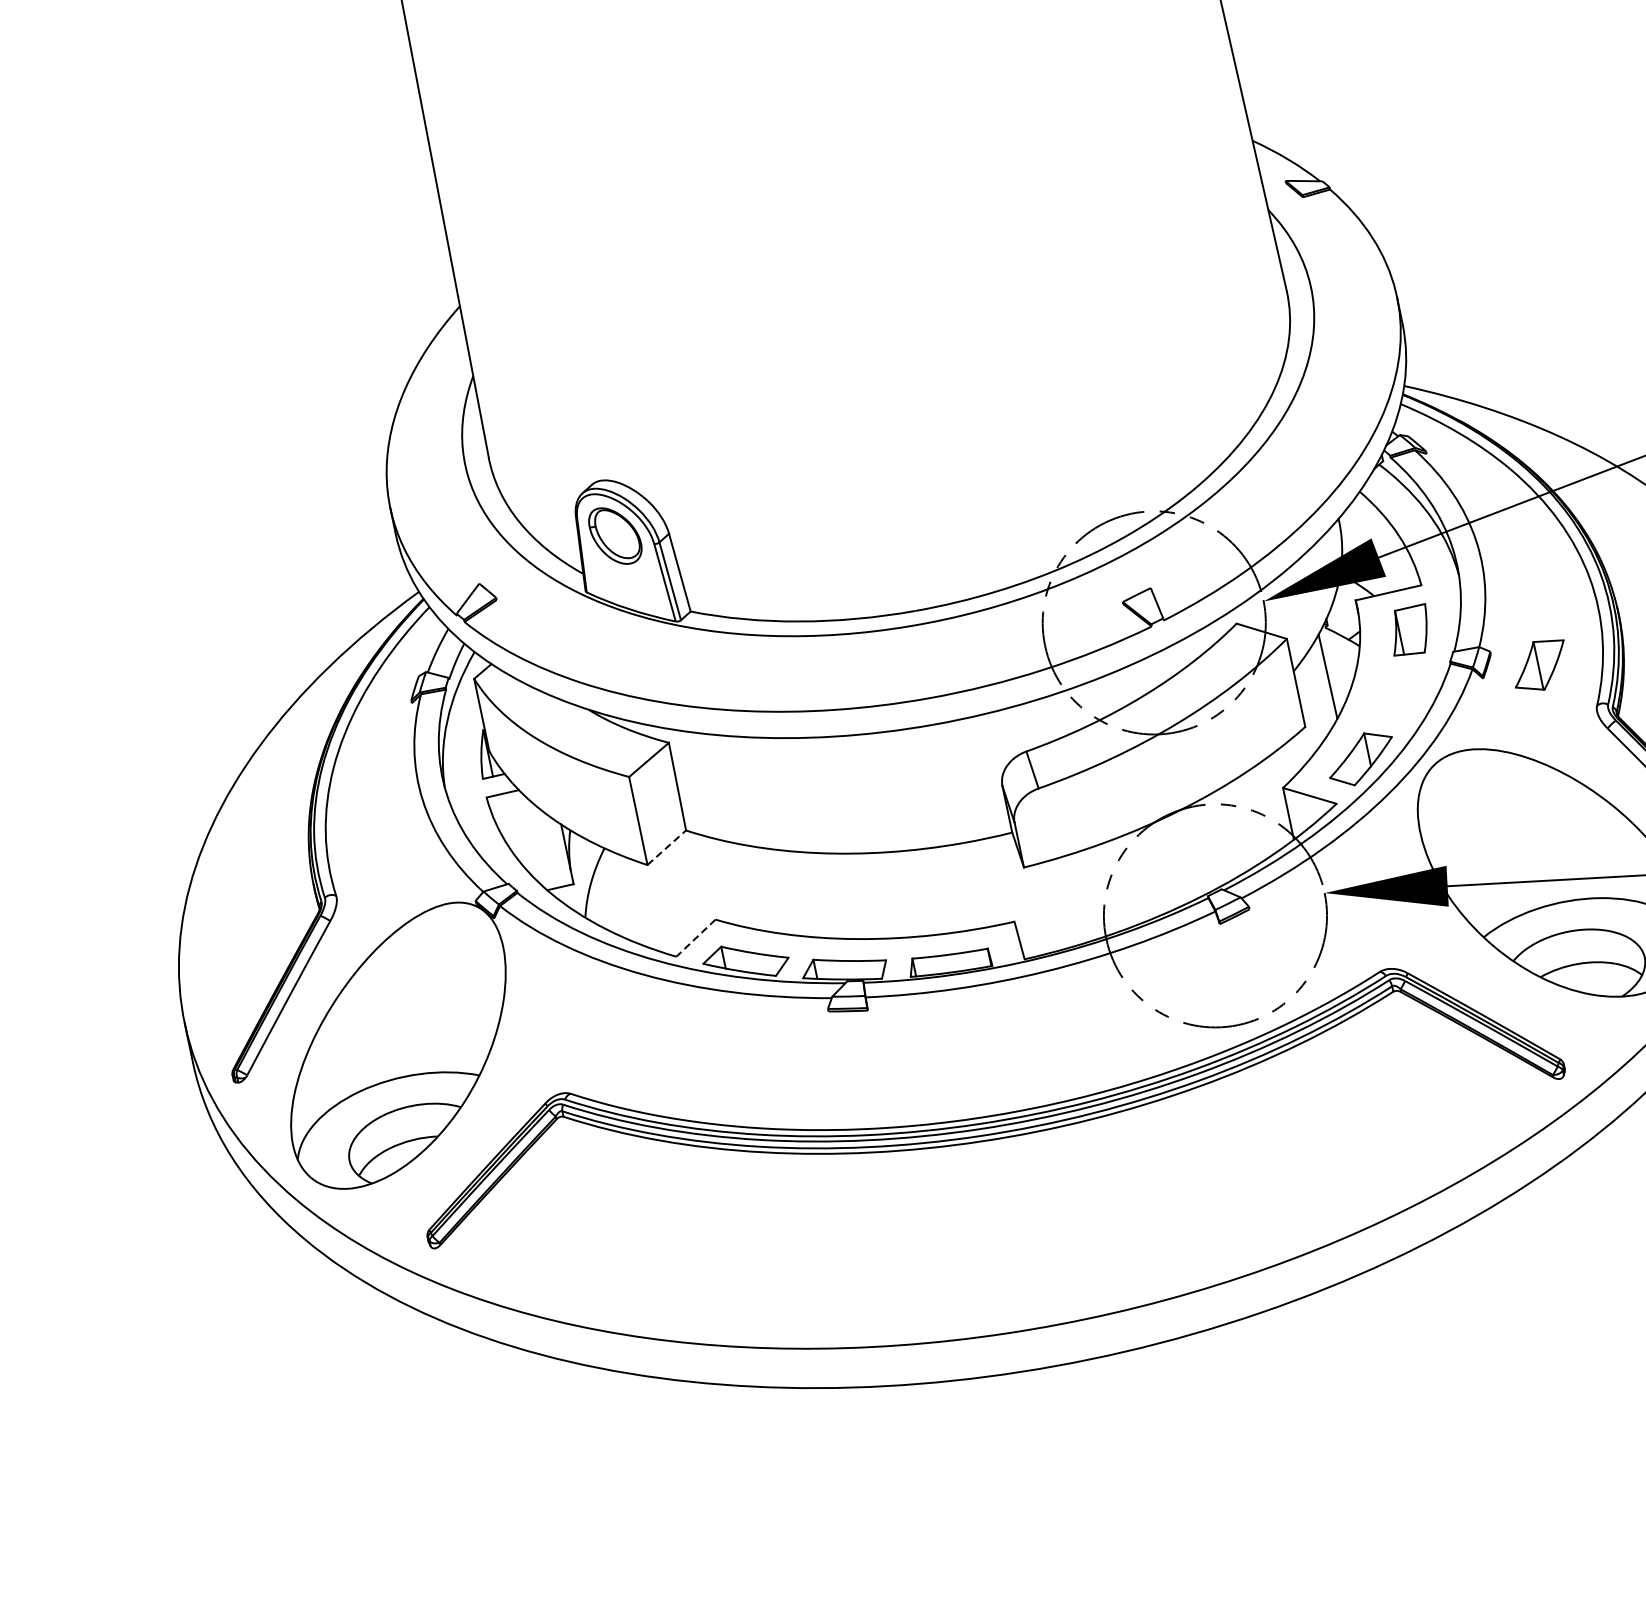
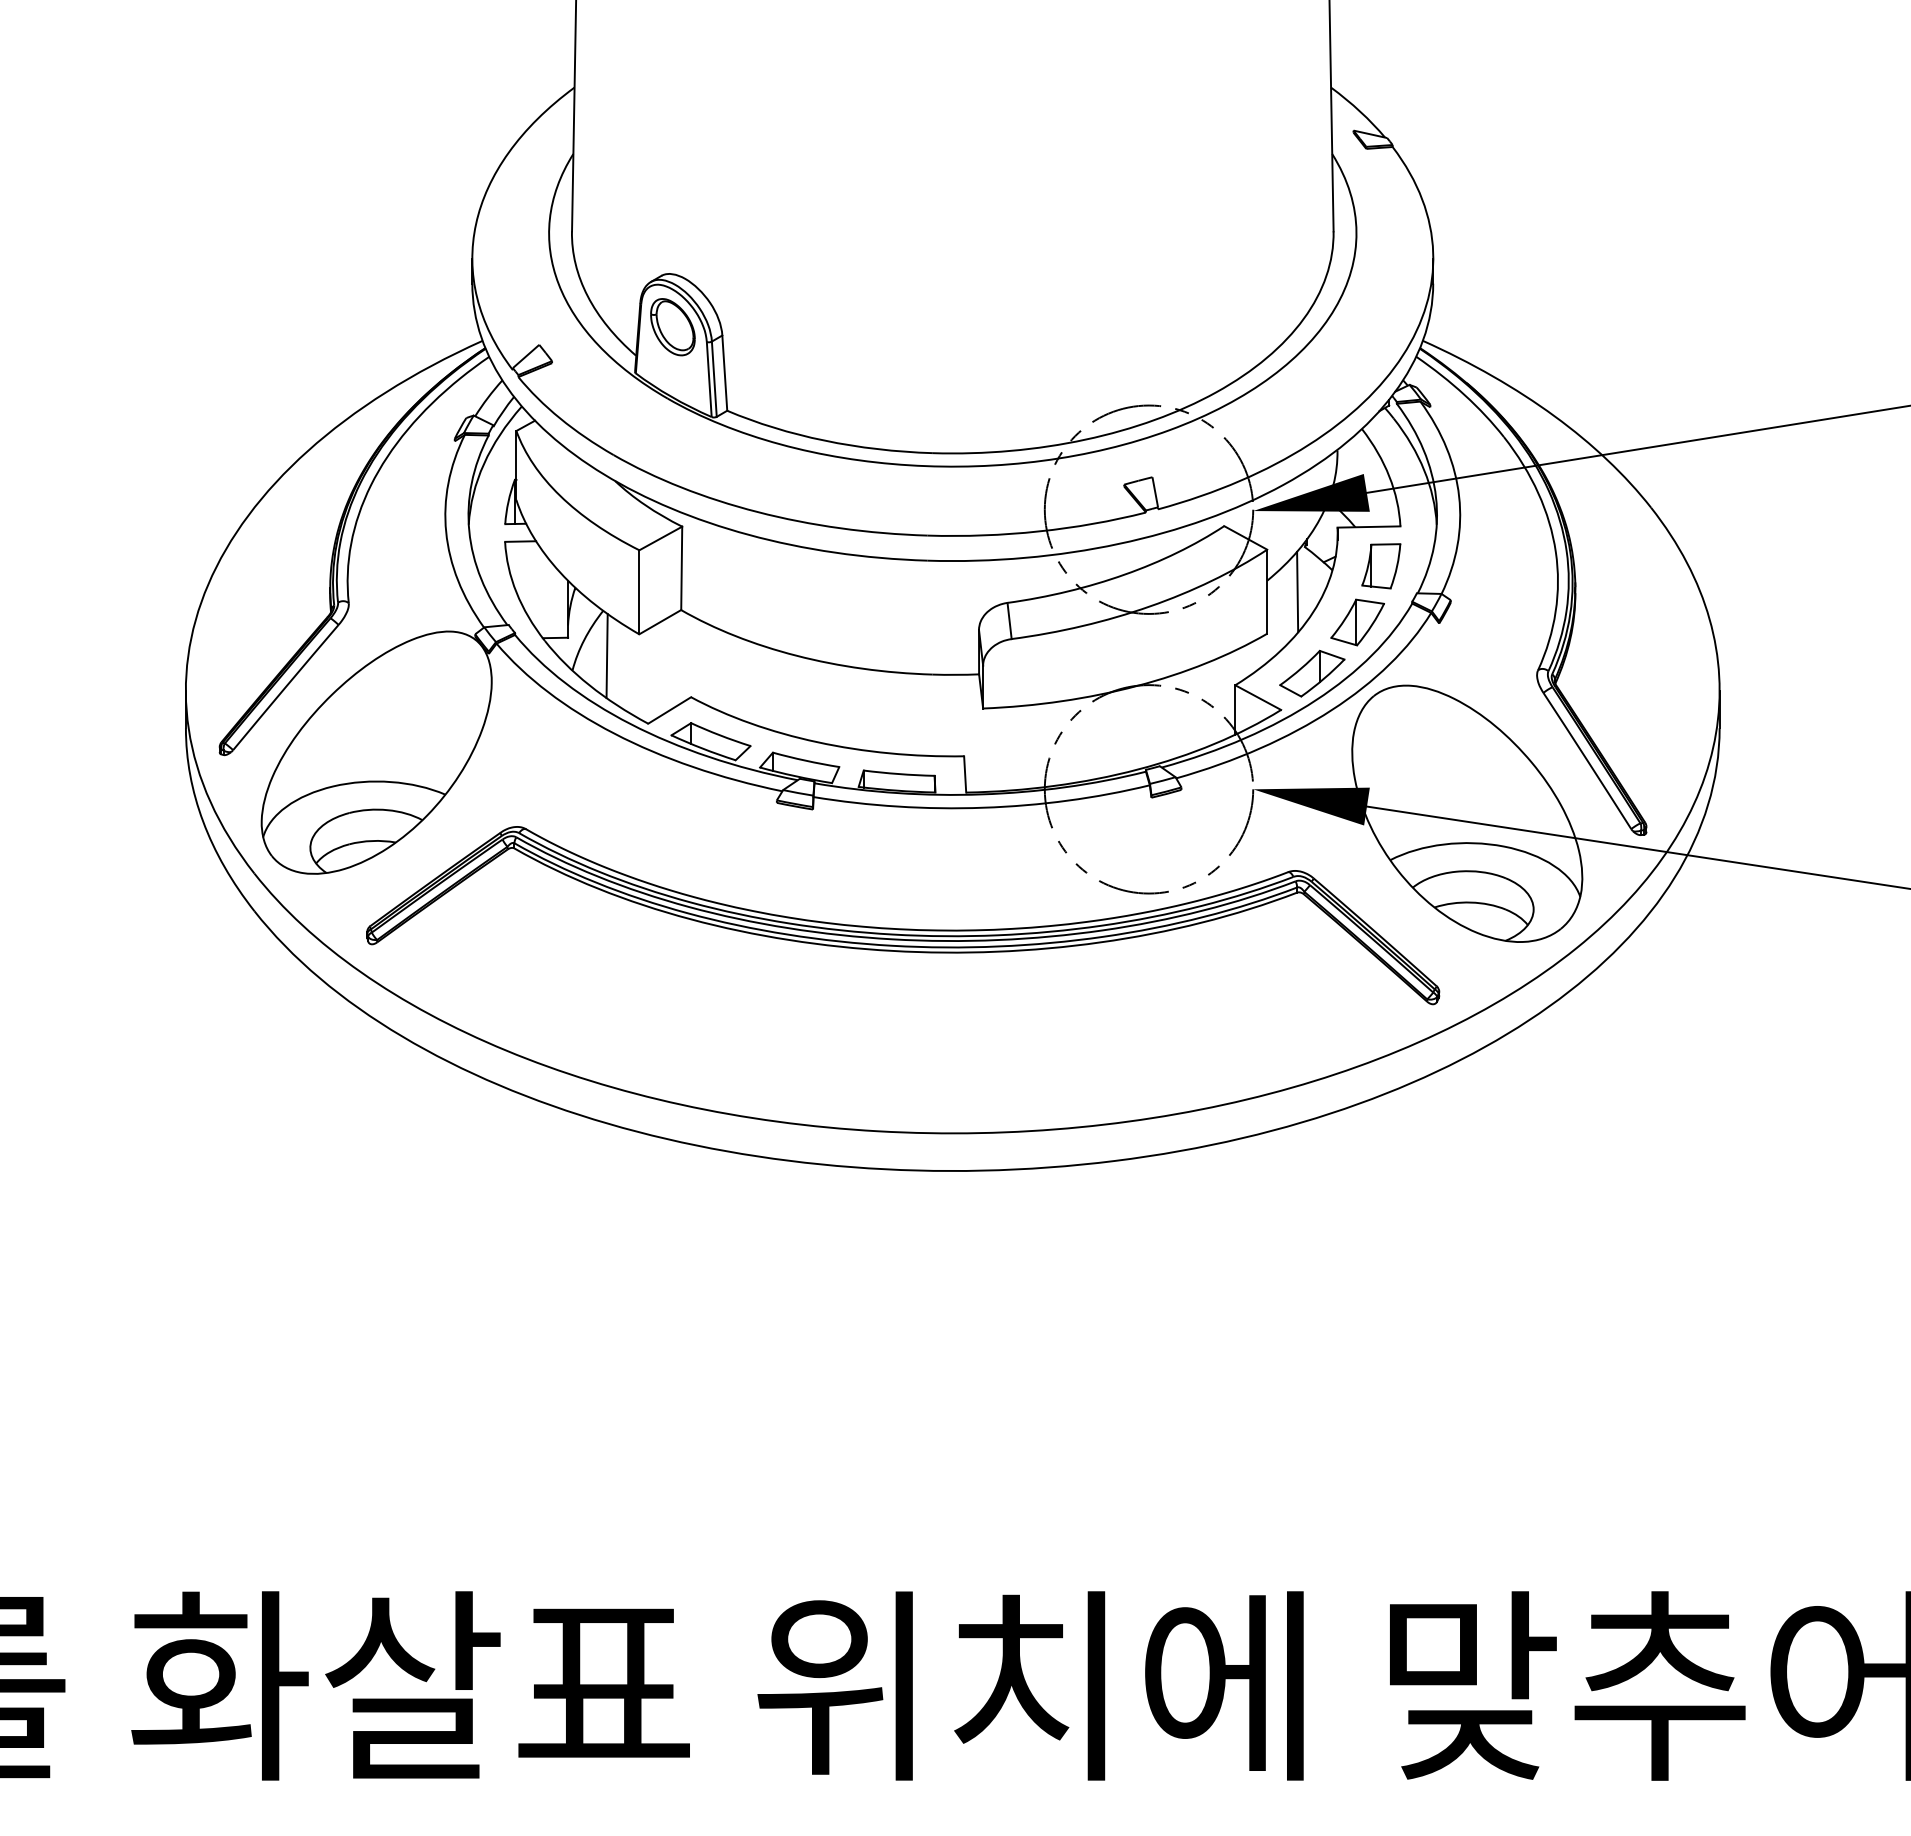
part: (1539, 665) -> (1357, 622), moved
line: (666, 846) -> (660, 621), dashed -> solid
line: (617, 895) -> (606, 656), added
line: (695, 938) -> (669, 710), dashed -> solid

